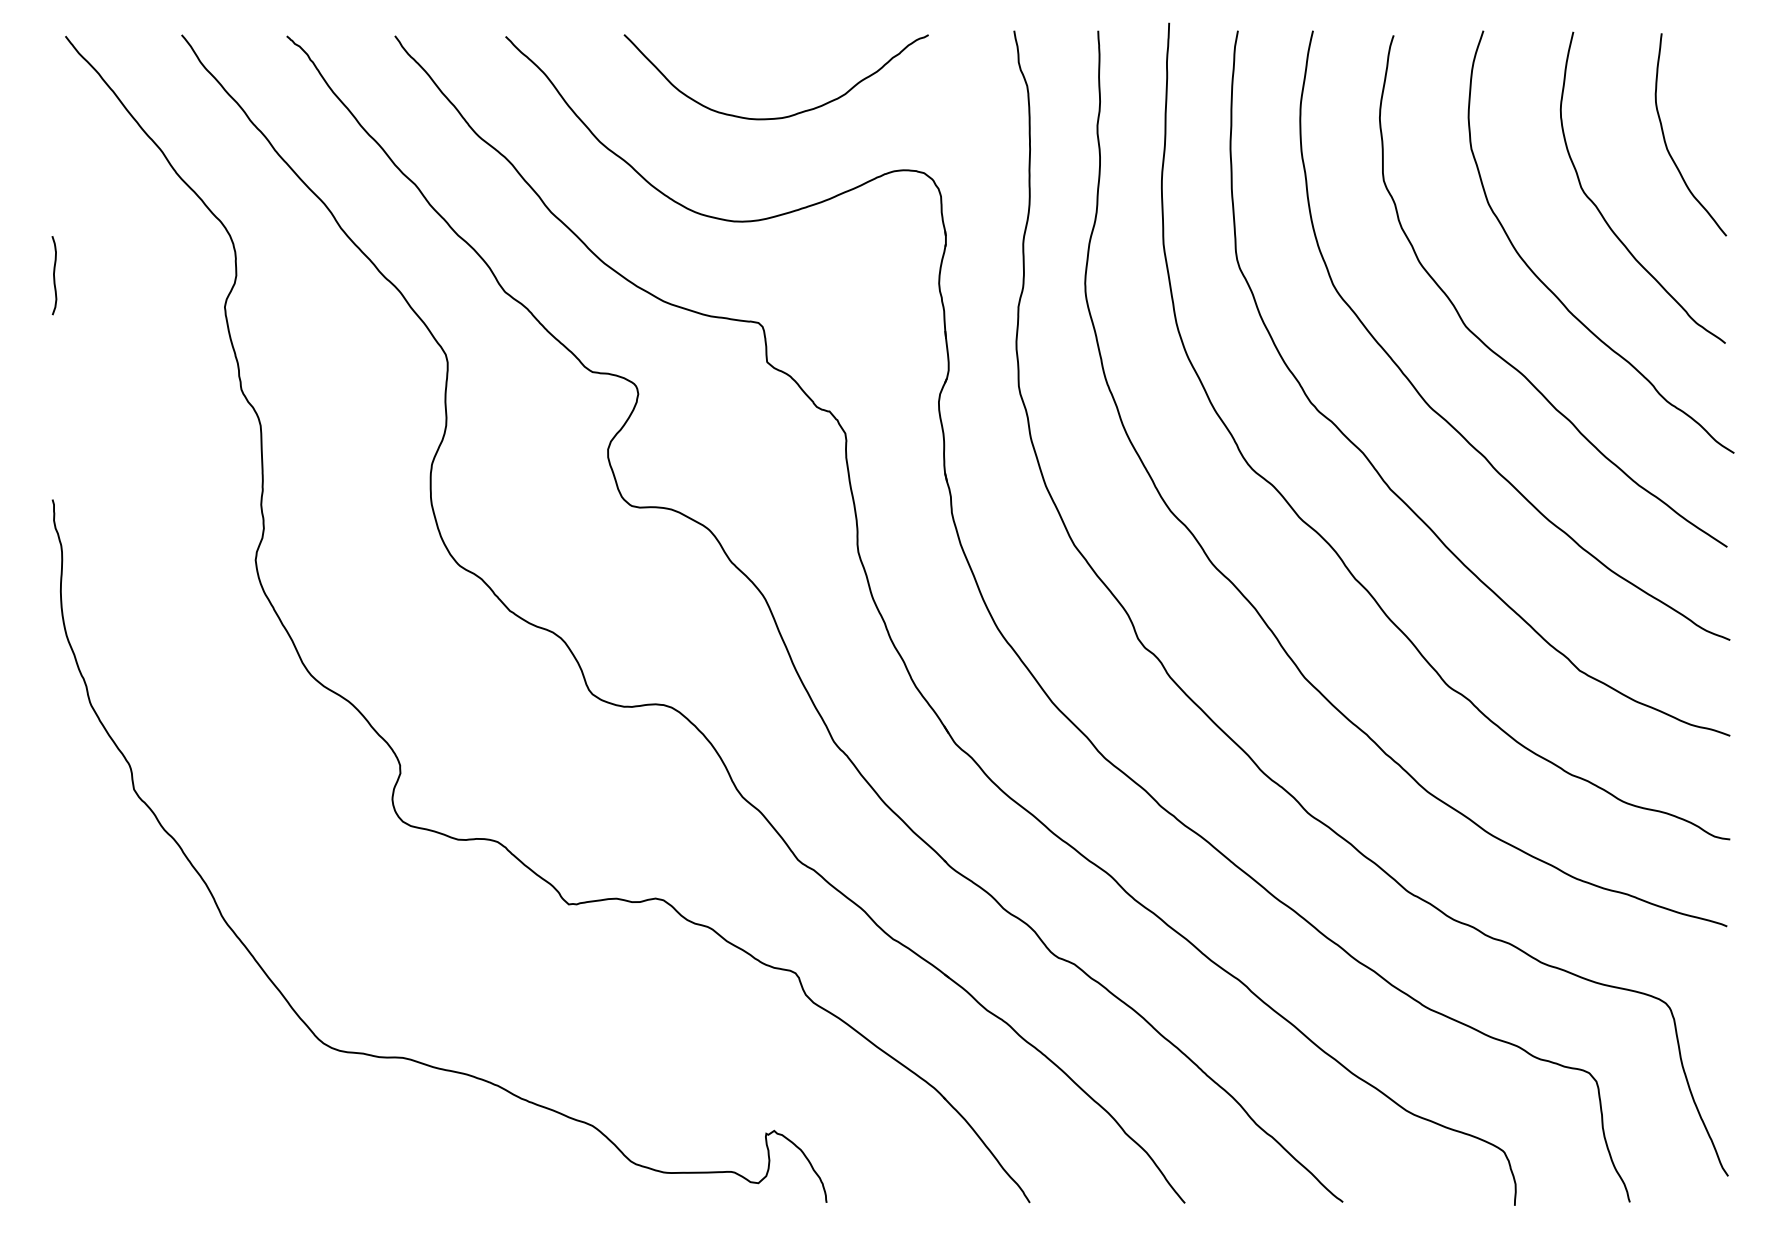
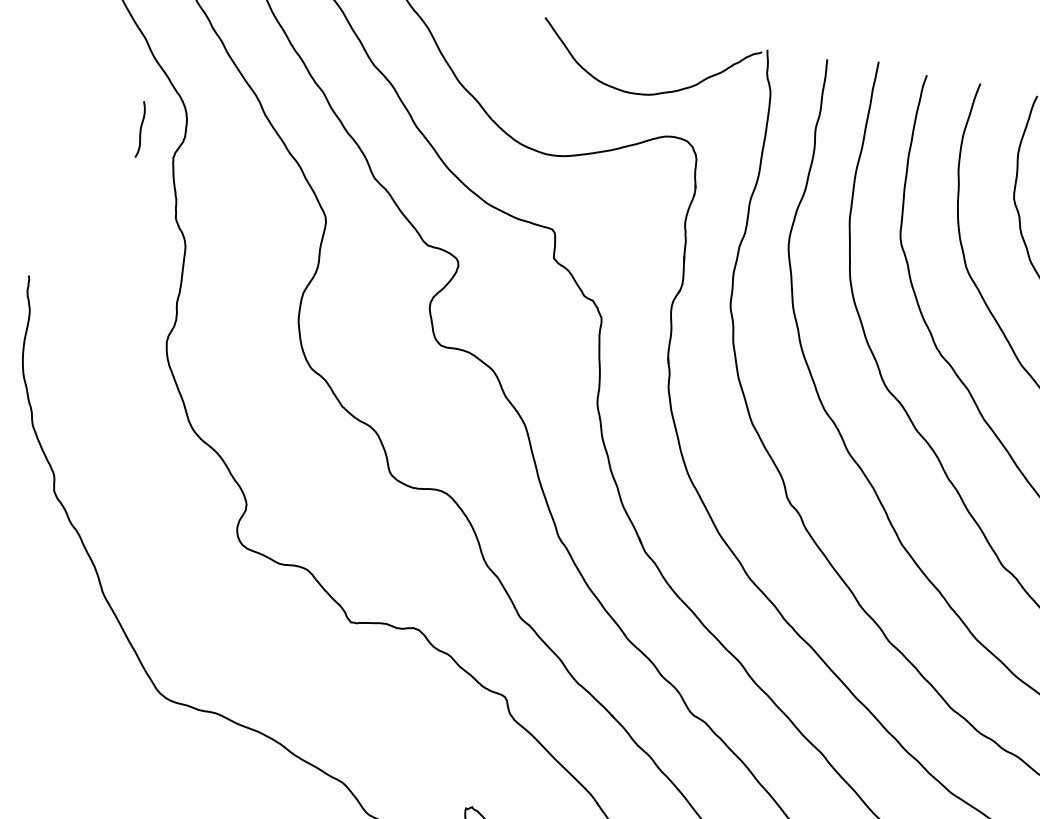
curve: (783, 116) -> (649, 93), moved
curve: (54, 275) -> (141, 129), moved

